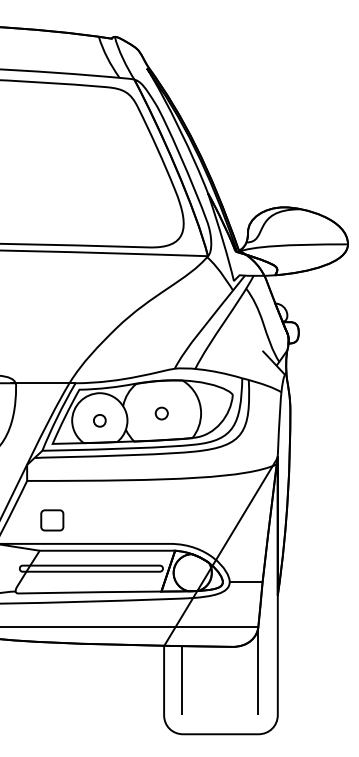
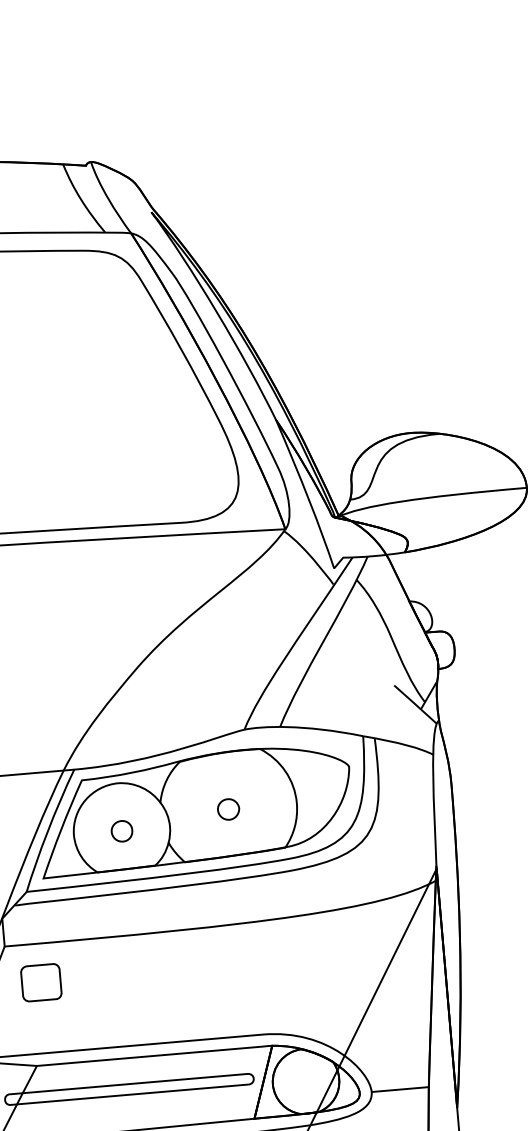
part: (52, 520) -> (41, 982), moved

